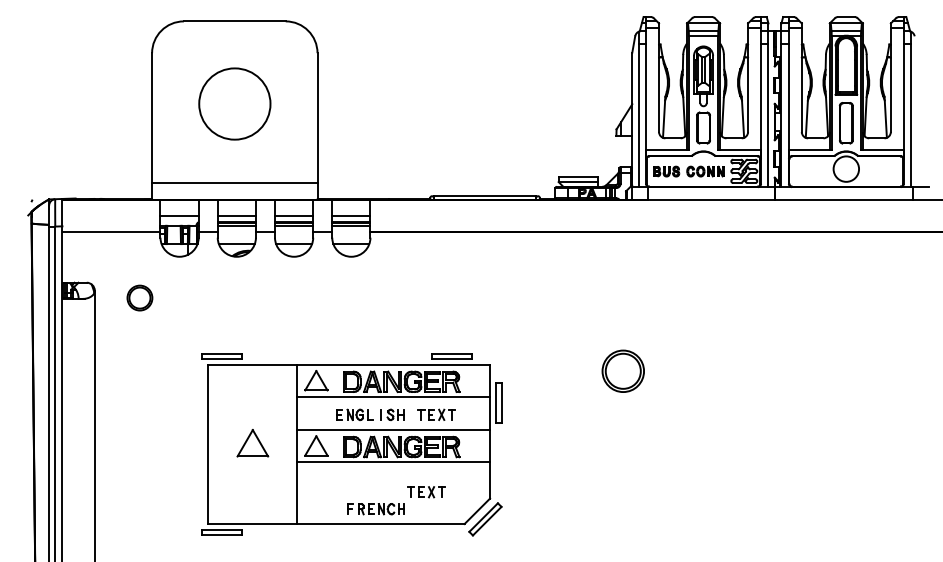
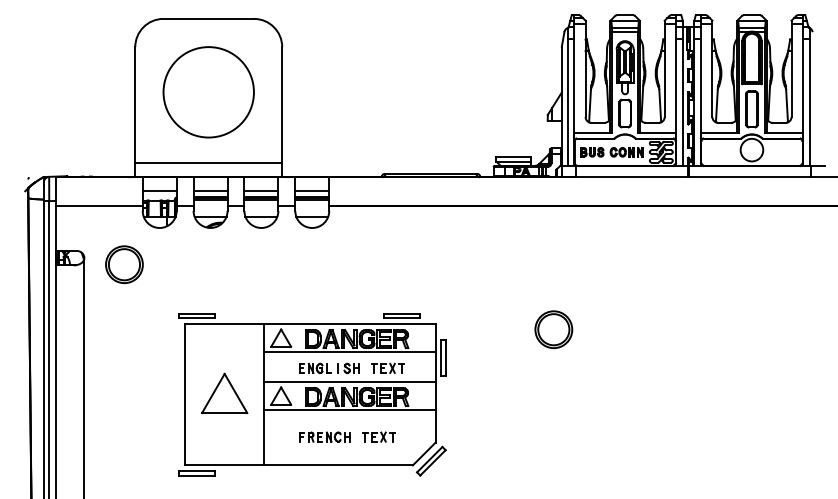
circle: (234, 103) -> (208, 91), size x1.43
part: (139, 297) -> (124, 264), size x1.67
part: (252, 443) -> (224, 393), size x1.67
part: (375, 509) -> (323, 437), moved

